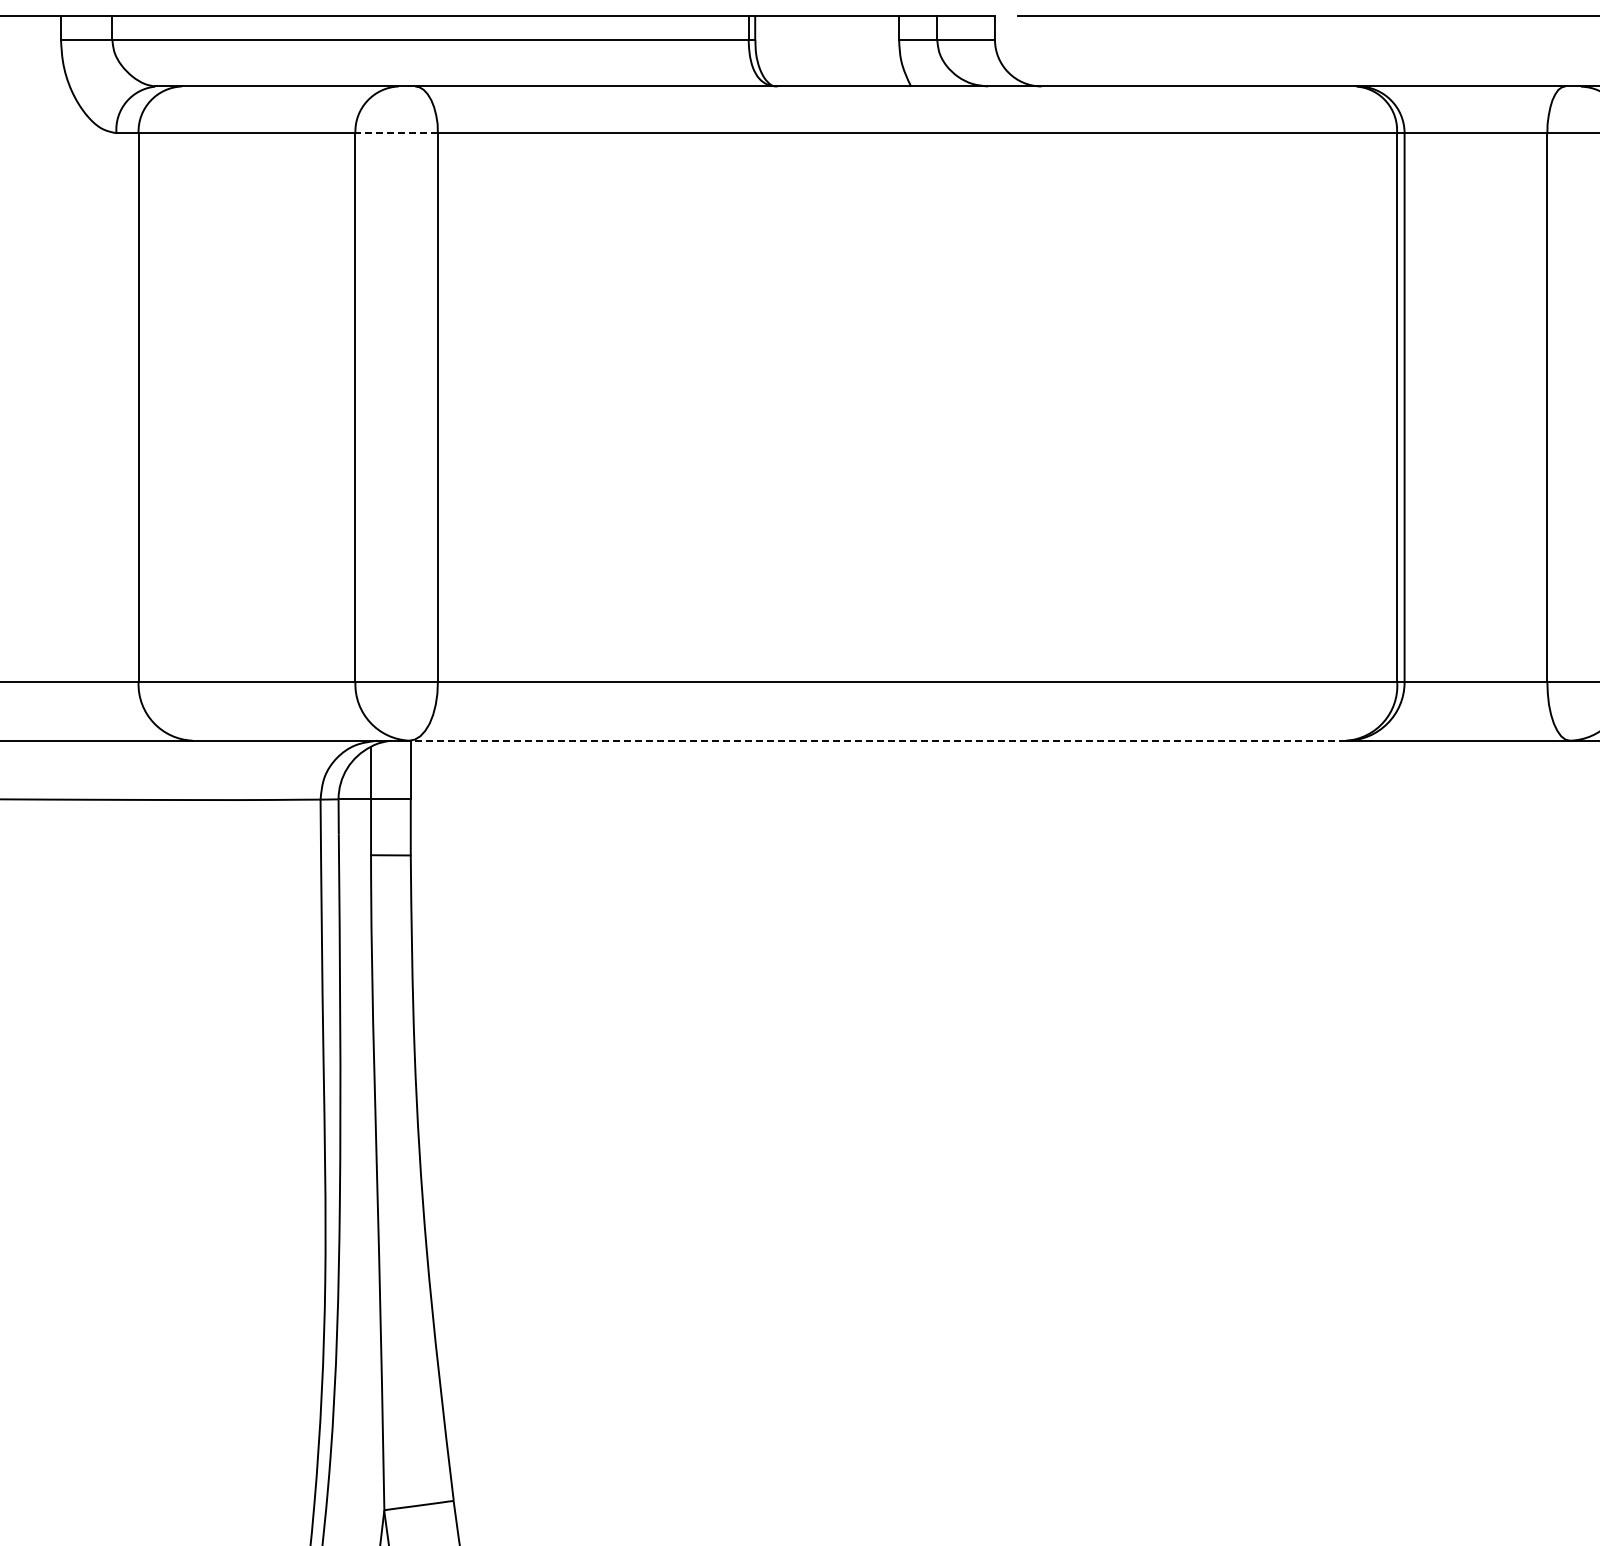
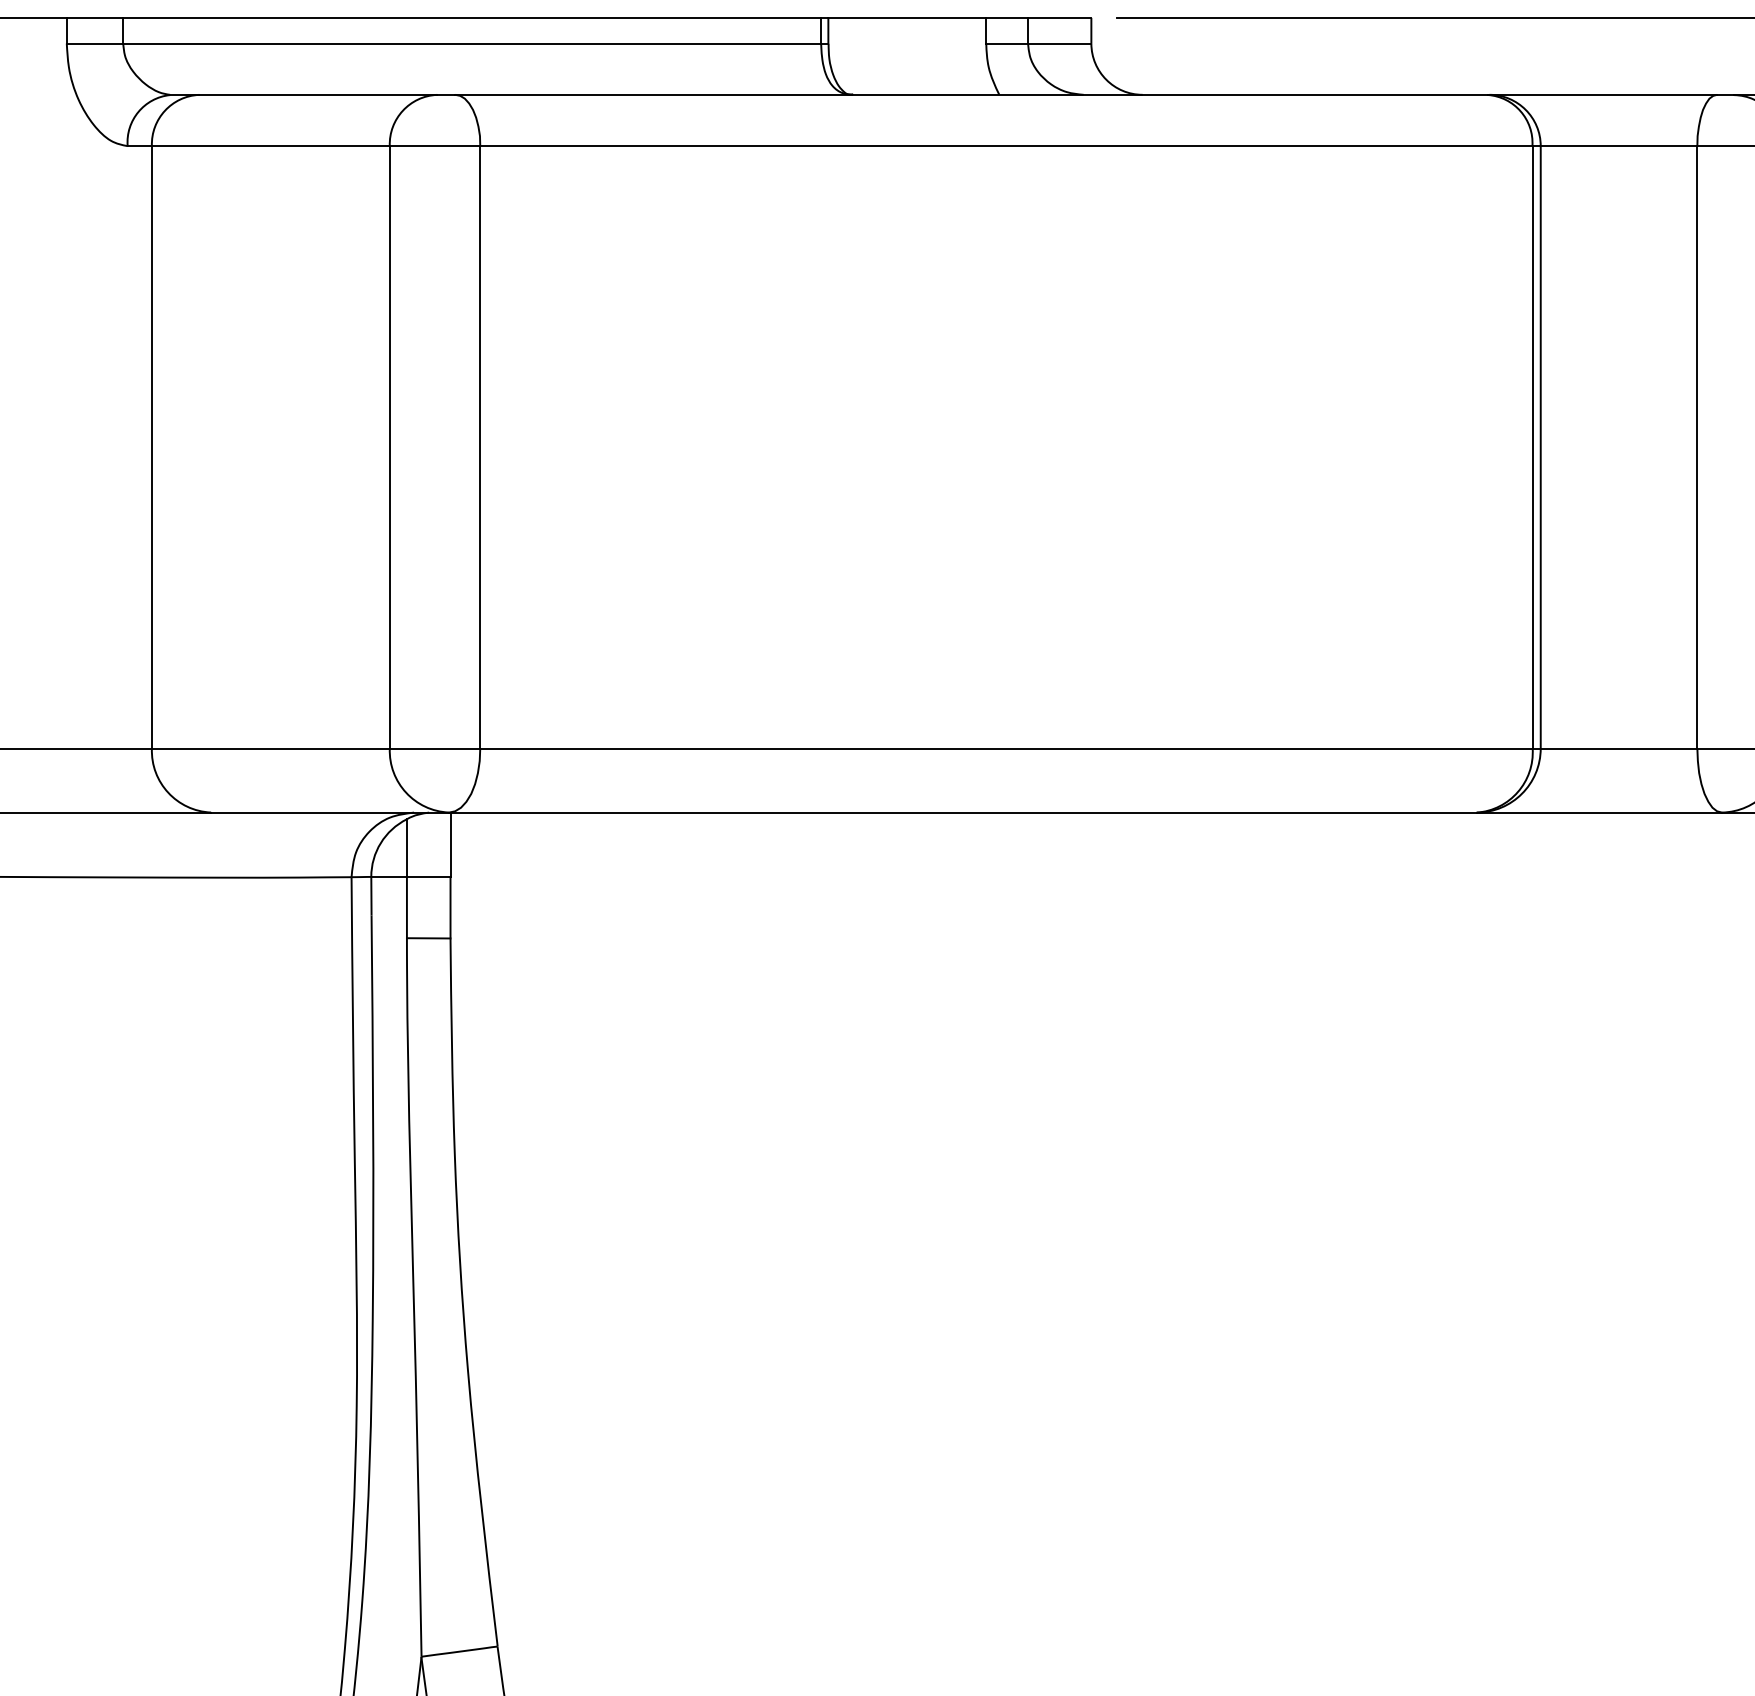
line: (396, 133) -> (434, 146), dashed -> solid
line: (877, 740) -> (962, 812), dashed -> solid

